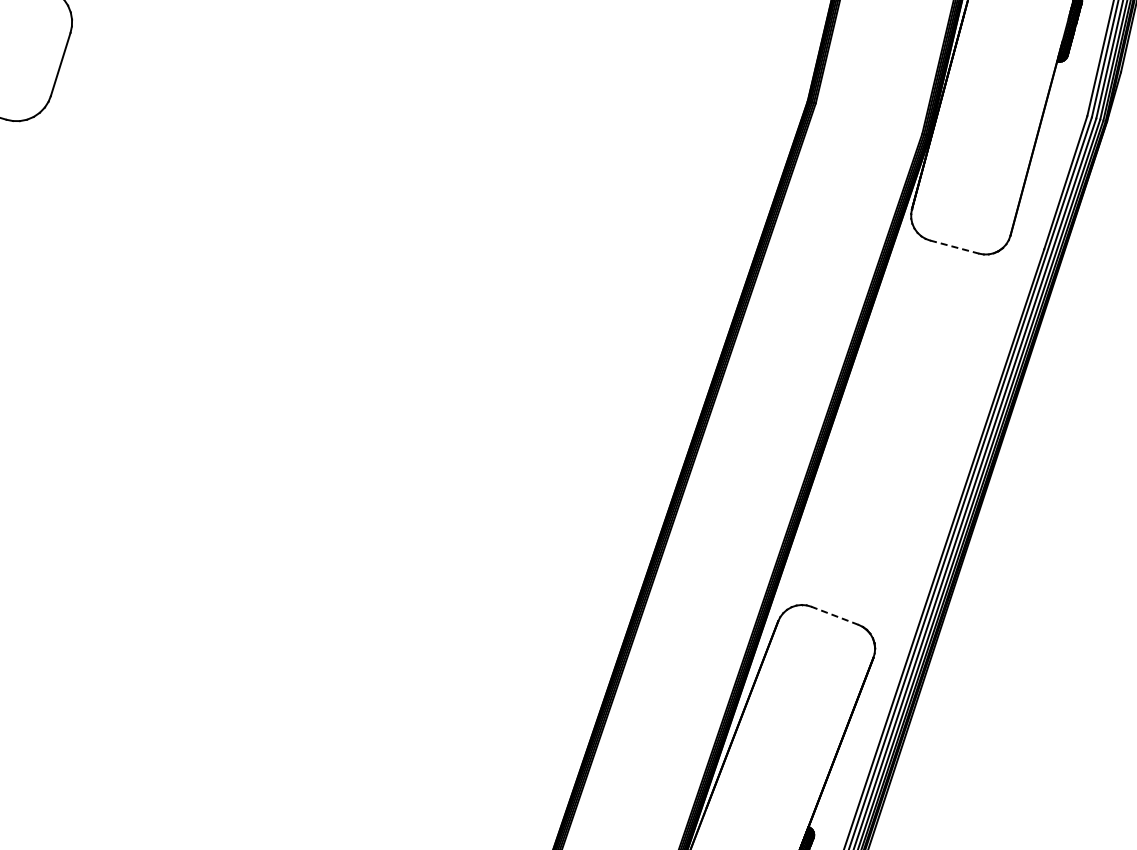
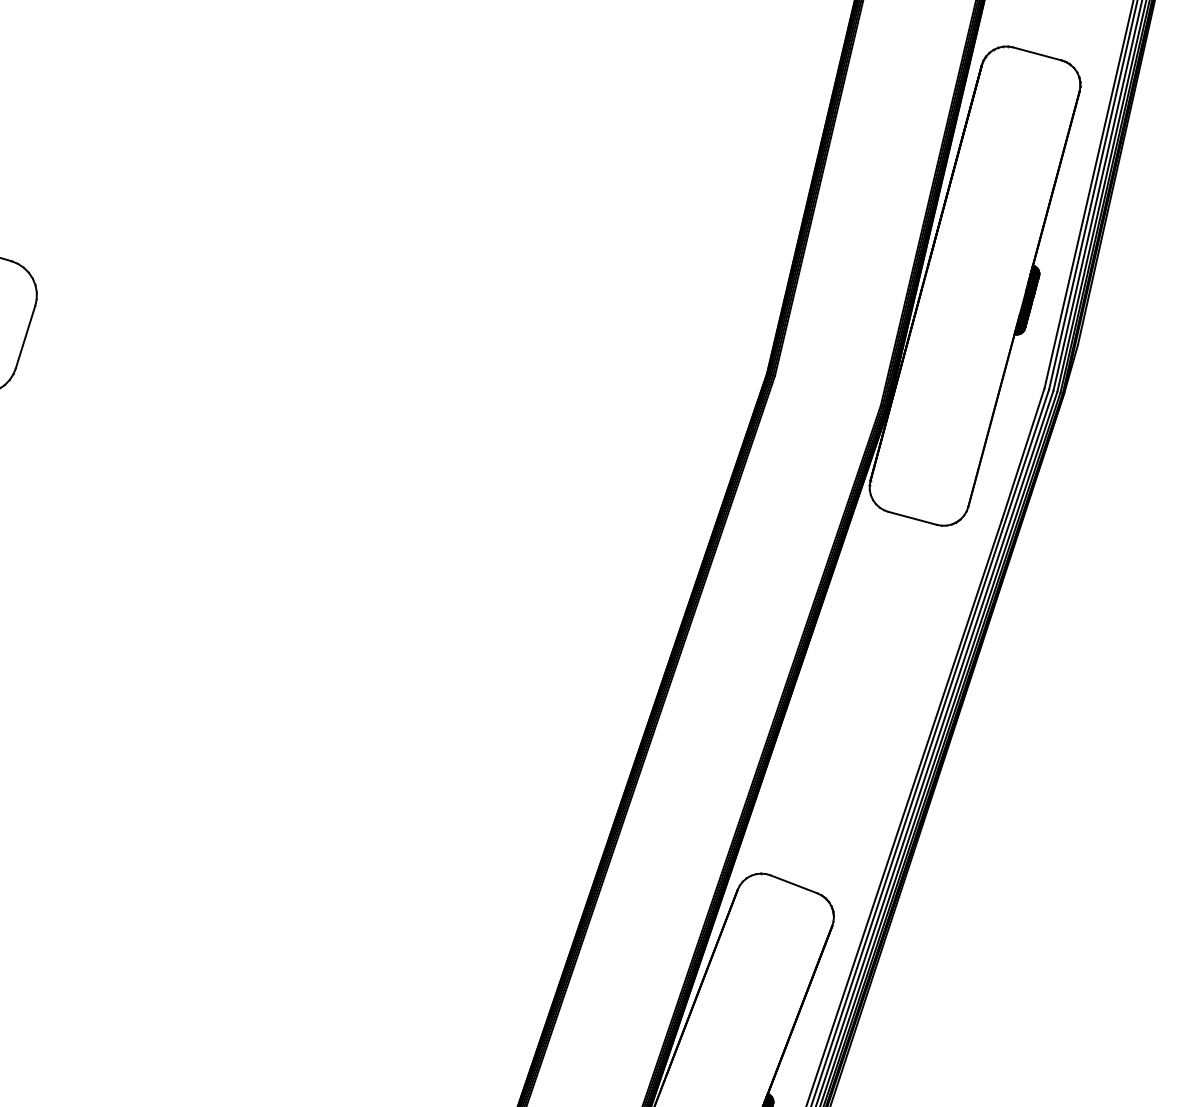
line: (955, 247) -> (913, 518), dashed -> solid
line: (834, 615) -> (793, 884), dashed -> solid

